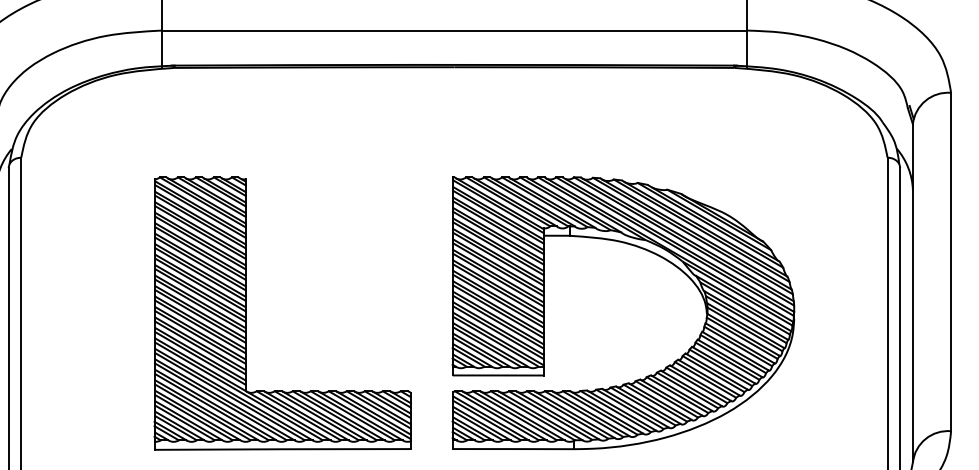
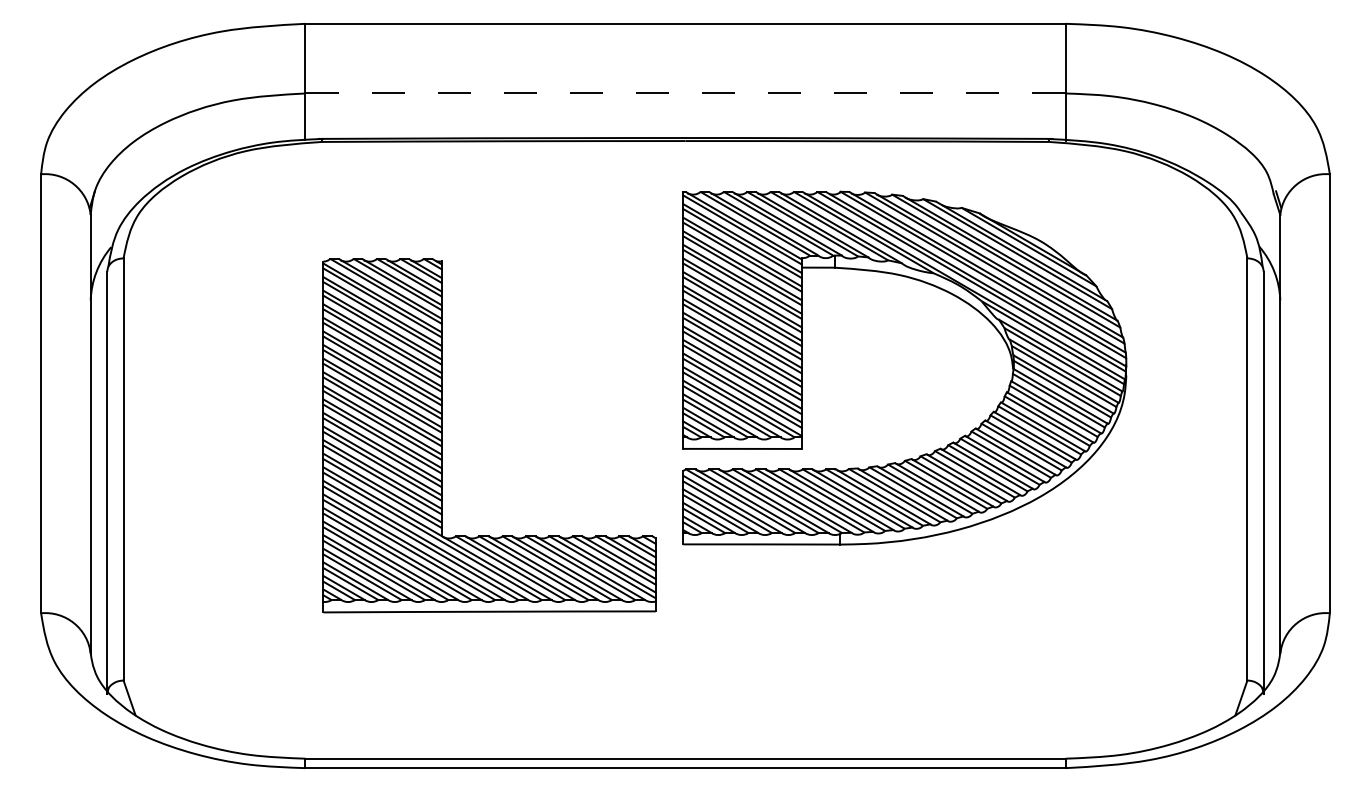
line: (454, 30) -> (685, 93), solid -> dashed
part: (650, 252) -> (939, 289), moved
part: (246, 313) -> (442, 435), moved

